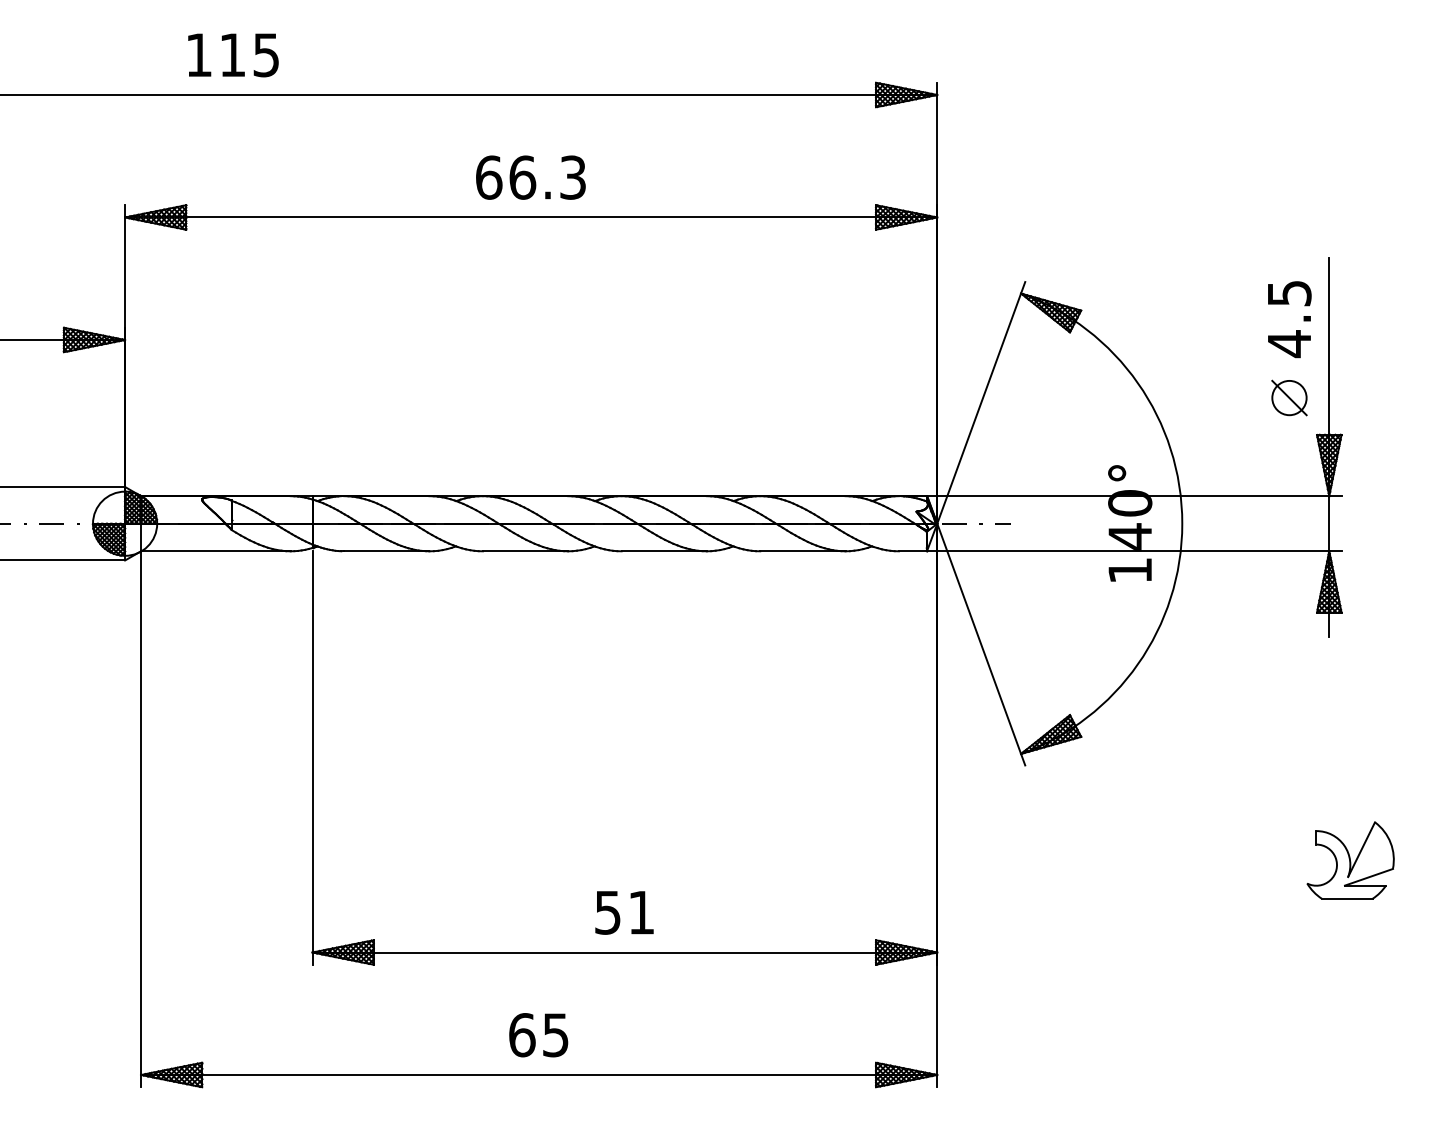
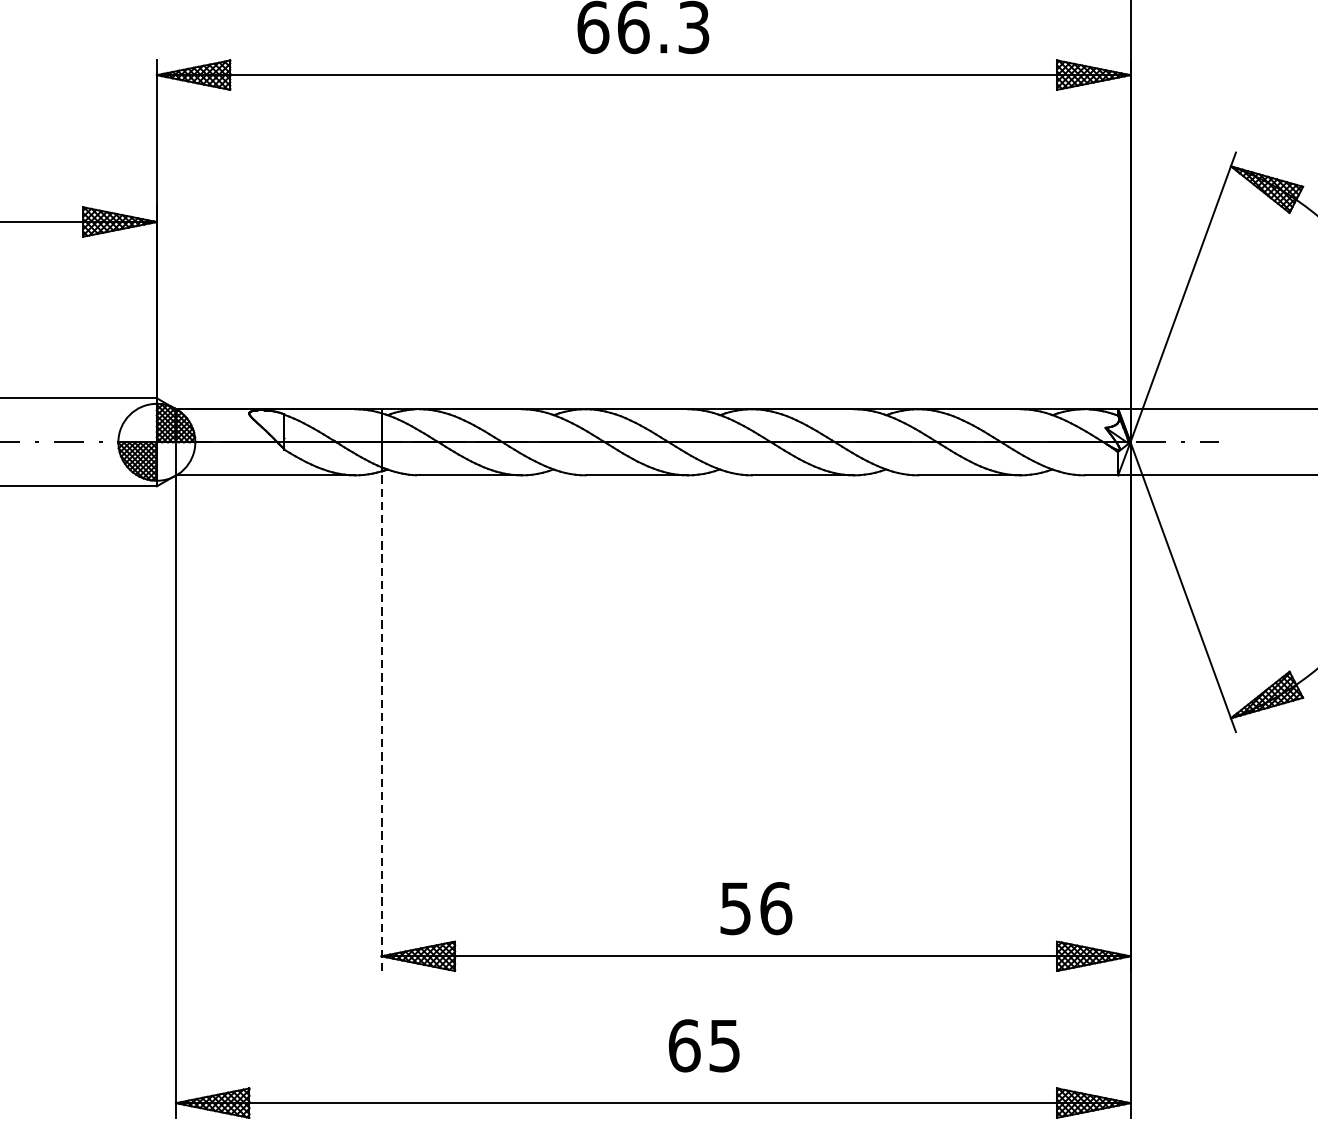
line: (312, 758) -> (381, 723), solid -> dashed
text: (641, 912) -> (775, 908), 51 -> 56
text: (538, 1035) -> (704, 1046), moved

